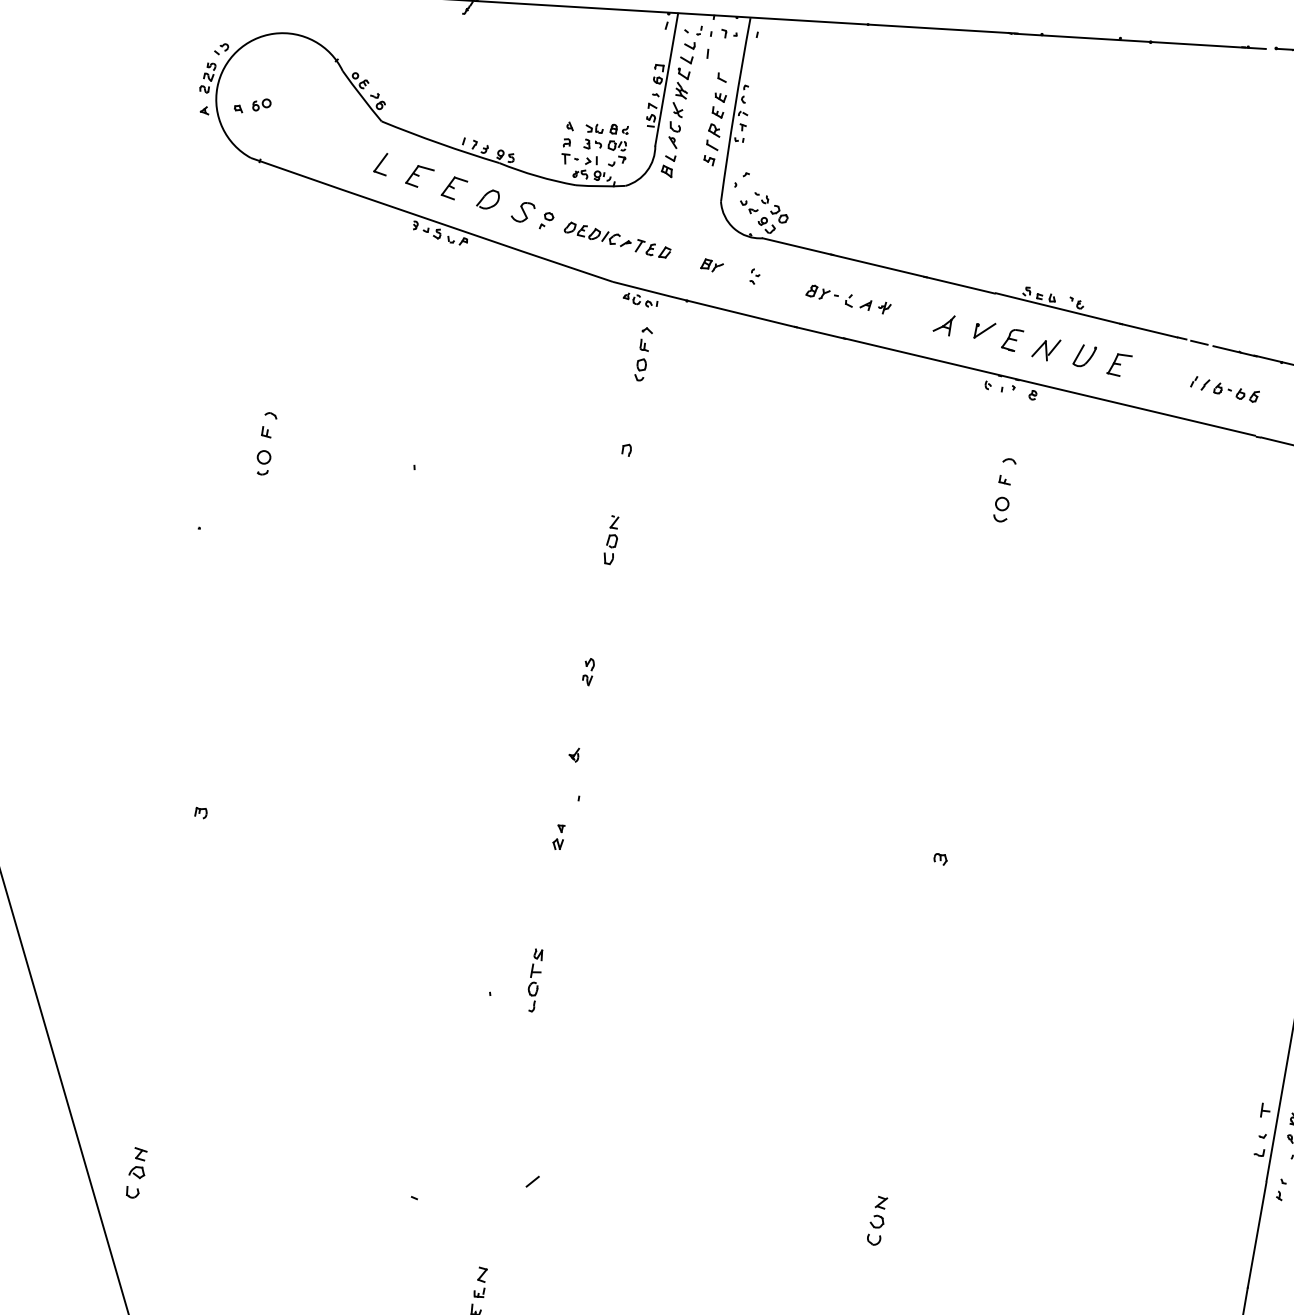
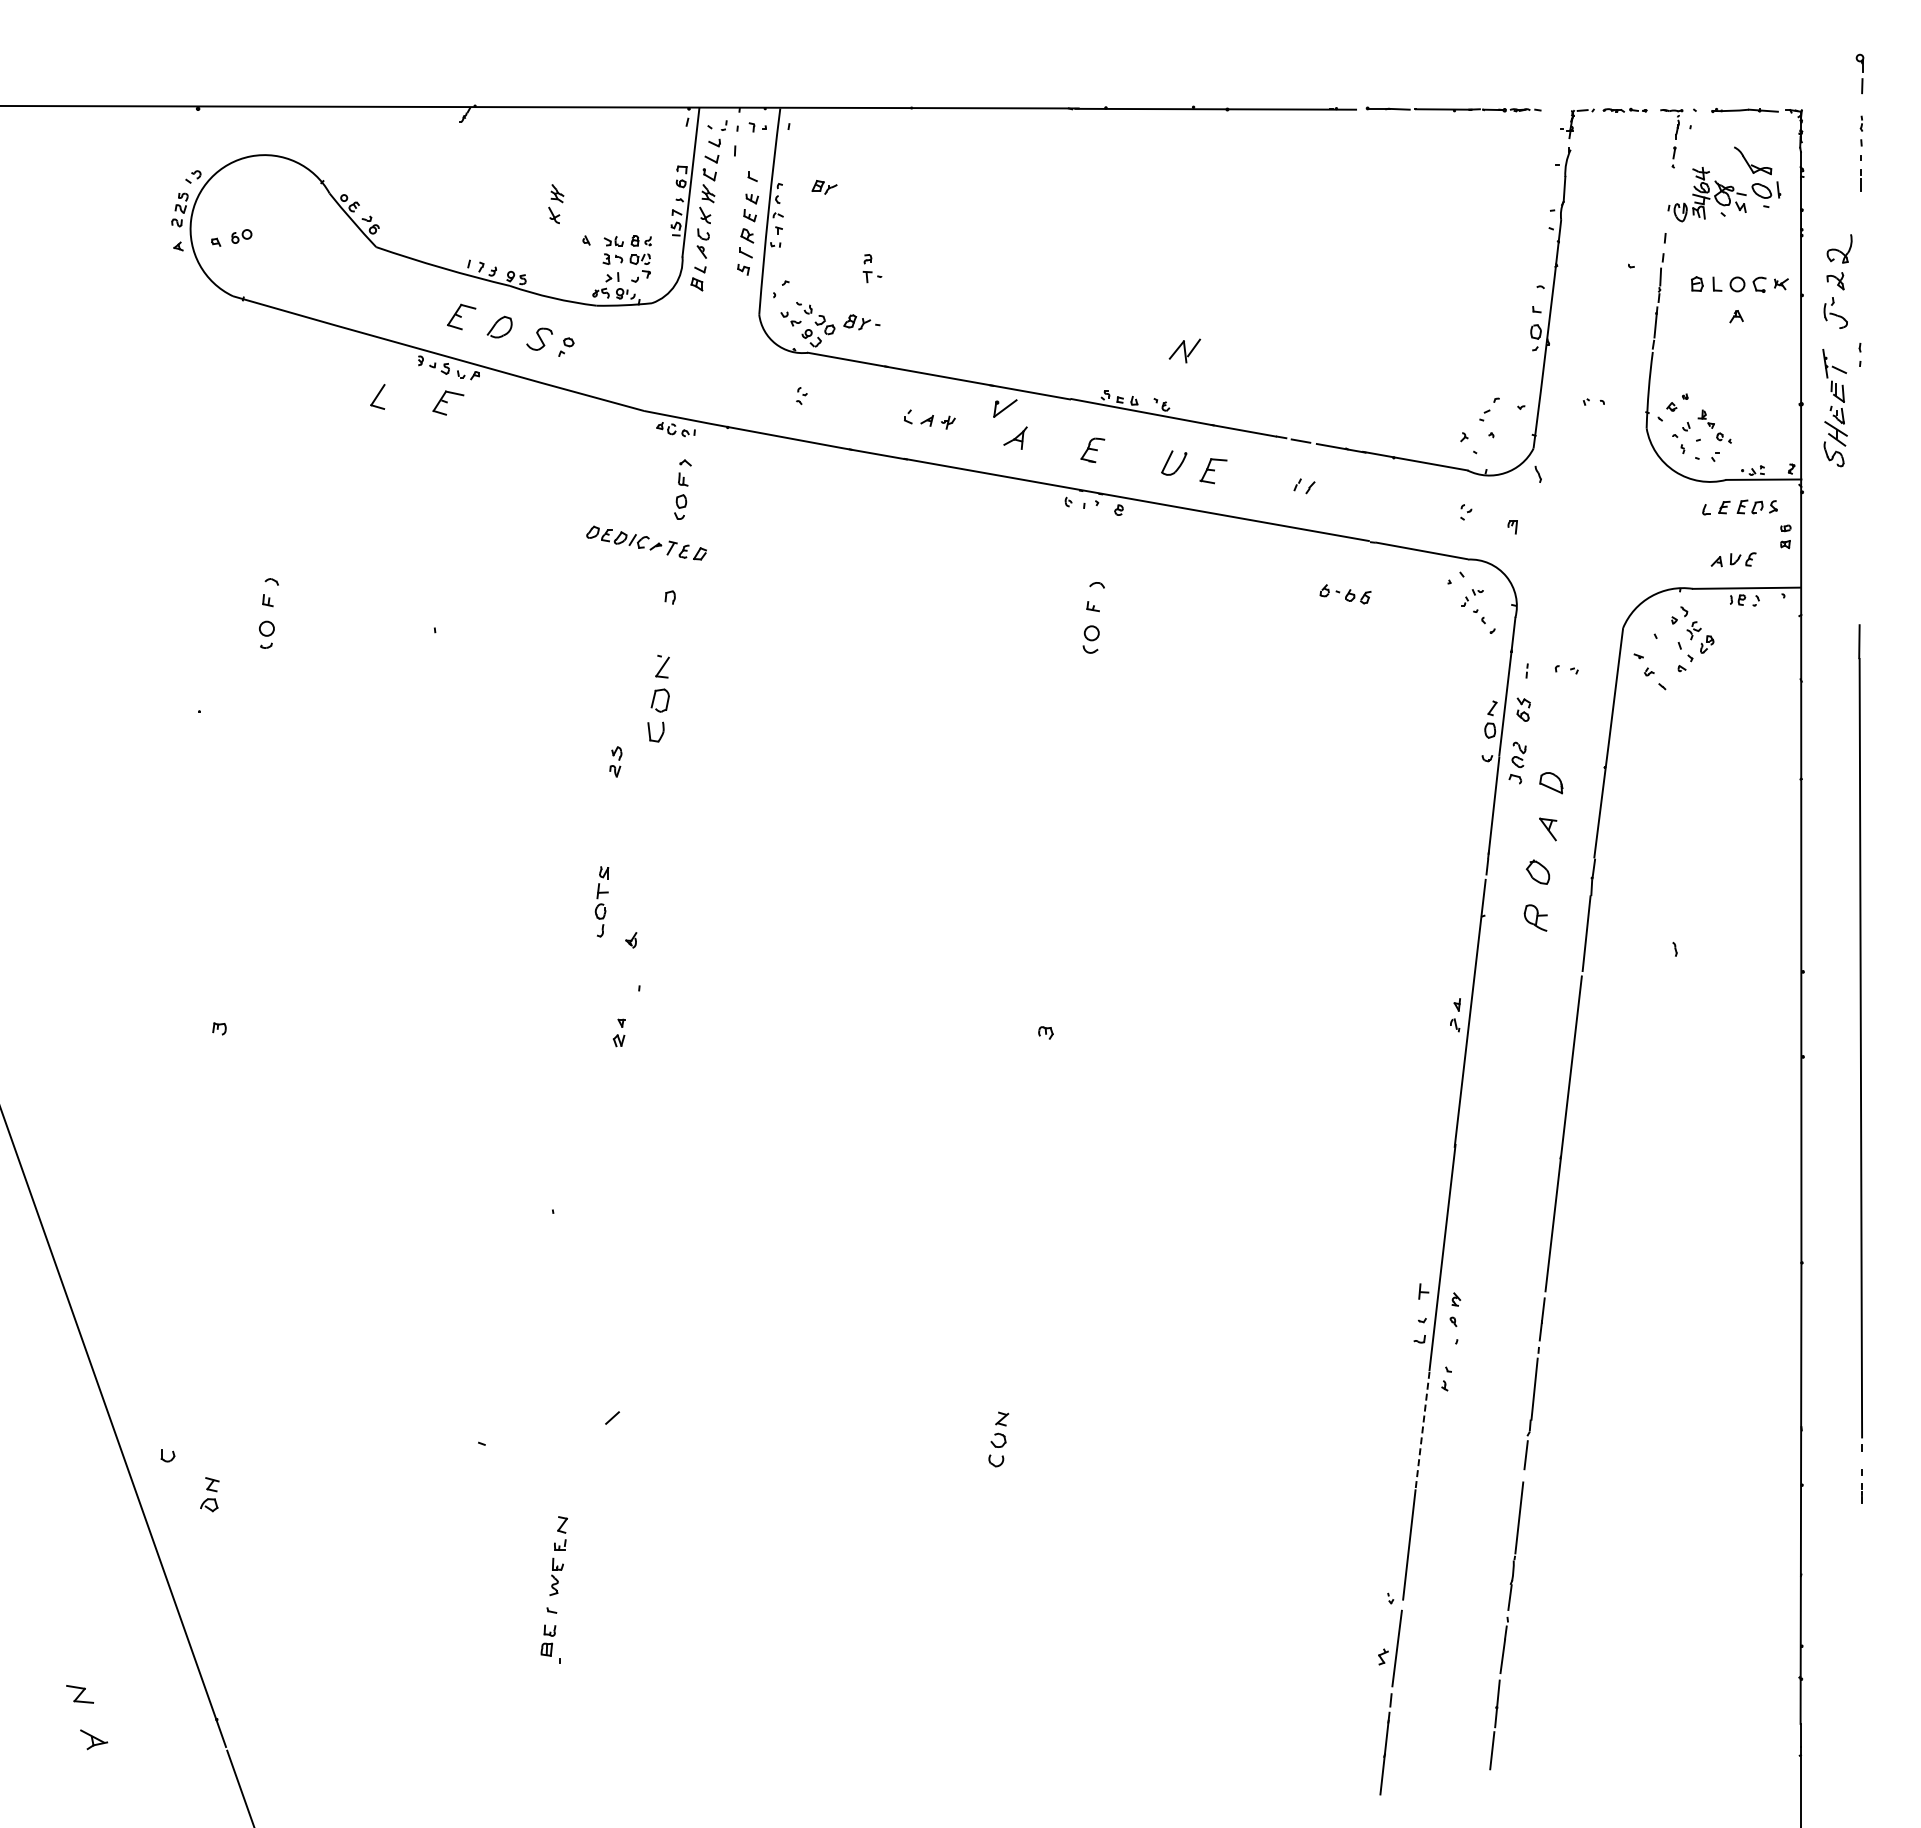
part: (545, 92) -> (556, 204), added
part: (570, 151) -> (872, 268), moved
part: (380, 163) -> (377, 396), moved
part: (420, 176) -> (448, 402), moved
part: (617, 239) -> (646, 542), moved
part: (712, 265) -> (824, 187), moved
part: (821, 292) -> (861, 322), moved
part: (985, 330) -> (1005, 408), moved
part: (1045, 349) -> (1184, 350), moved
part: (1236, 392) -> (1345, 594), moved
part: (611, 540) -> (658, 698), size x1.6
part: (588, 671) -> (615, 761), moved
part: (534, 980) -> (601, 901), moved
part: (137, 1162) -> (209, 1494), moved
line: (1257, 1235) -> (1422, 1431), solid -> dashed

